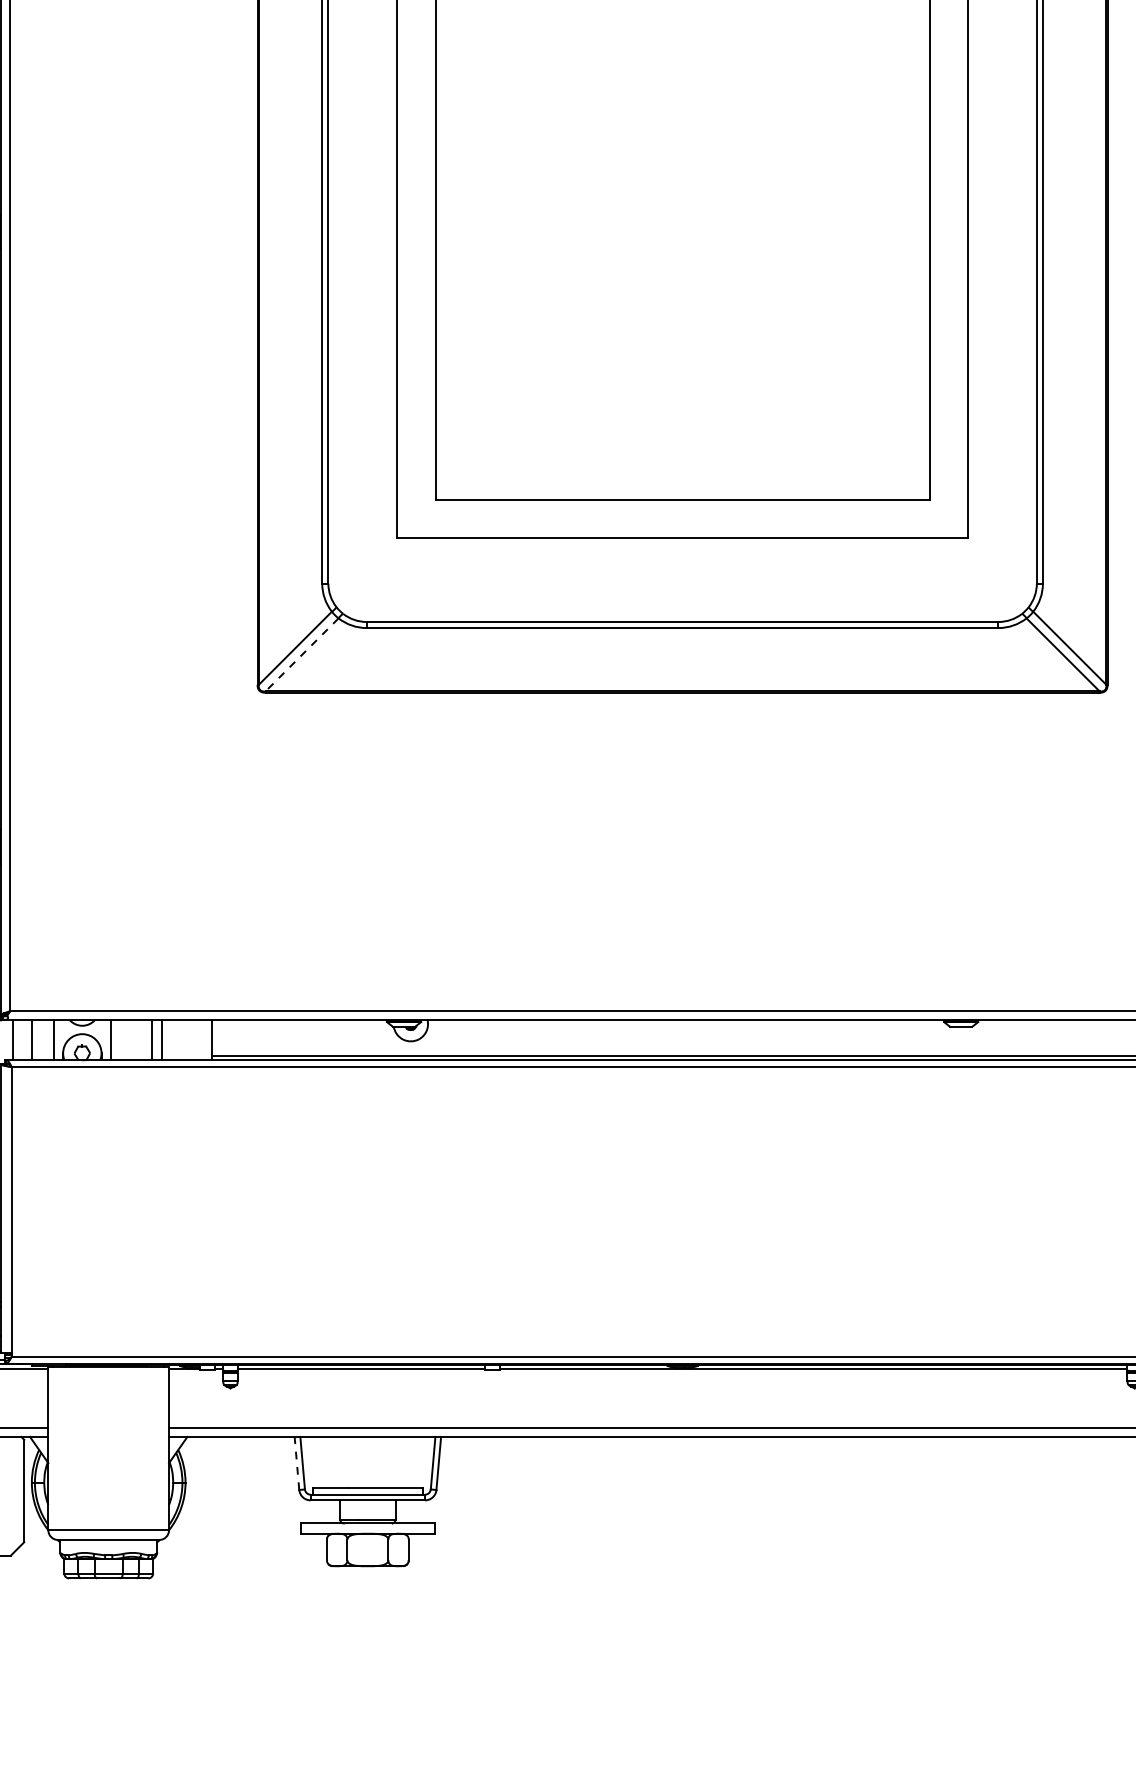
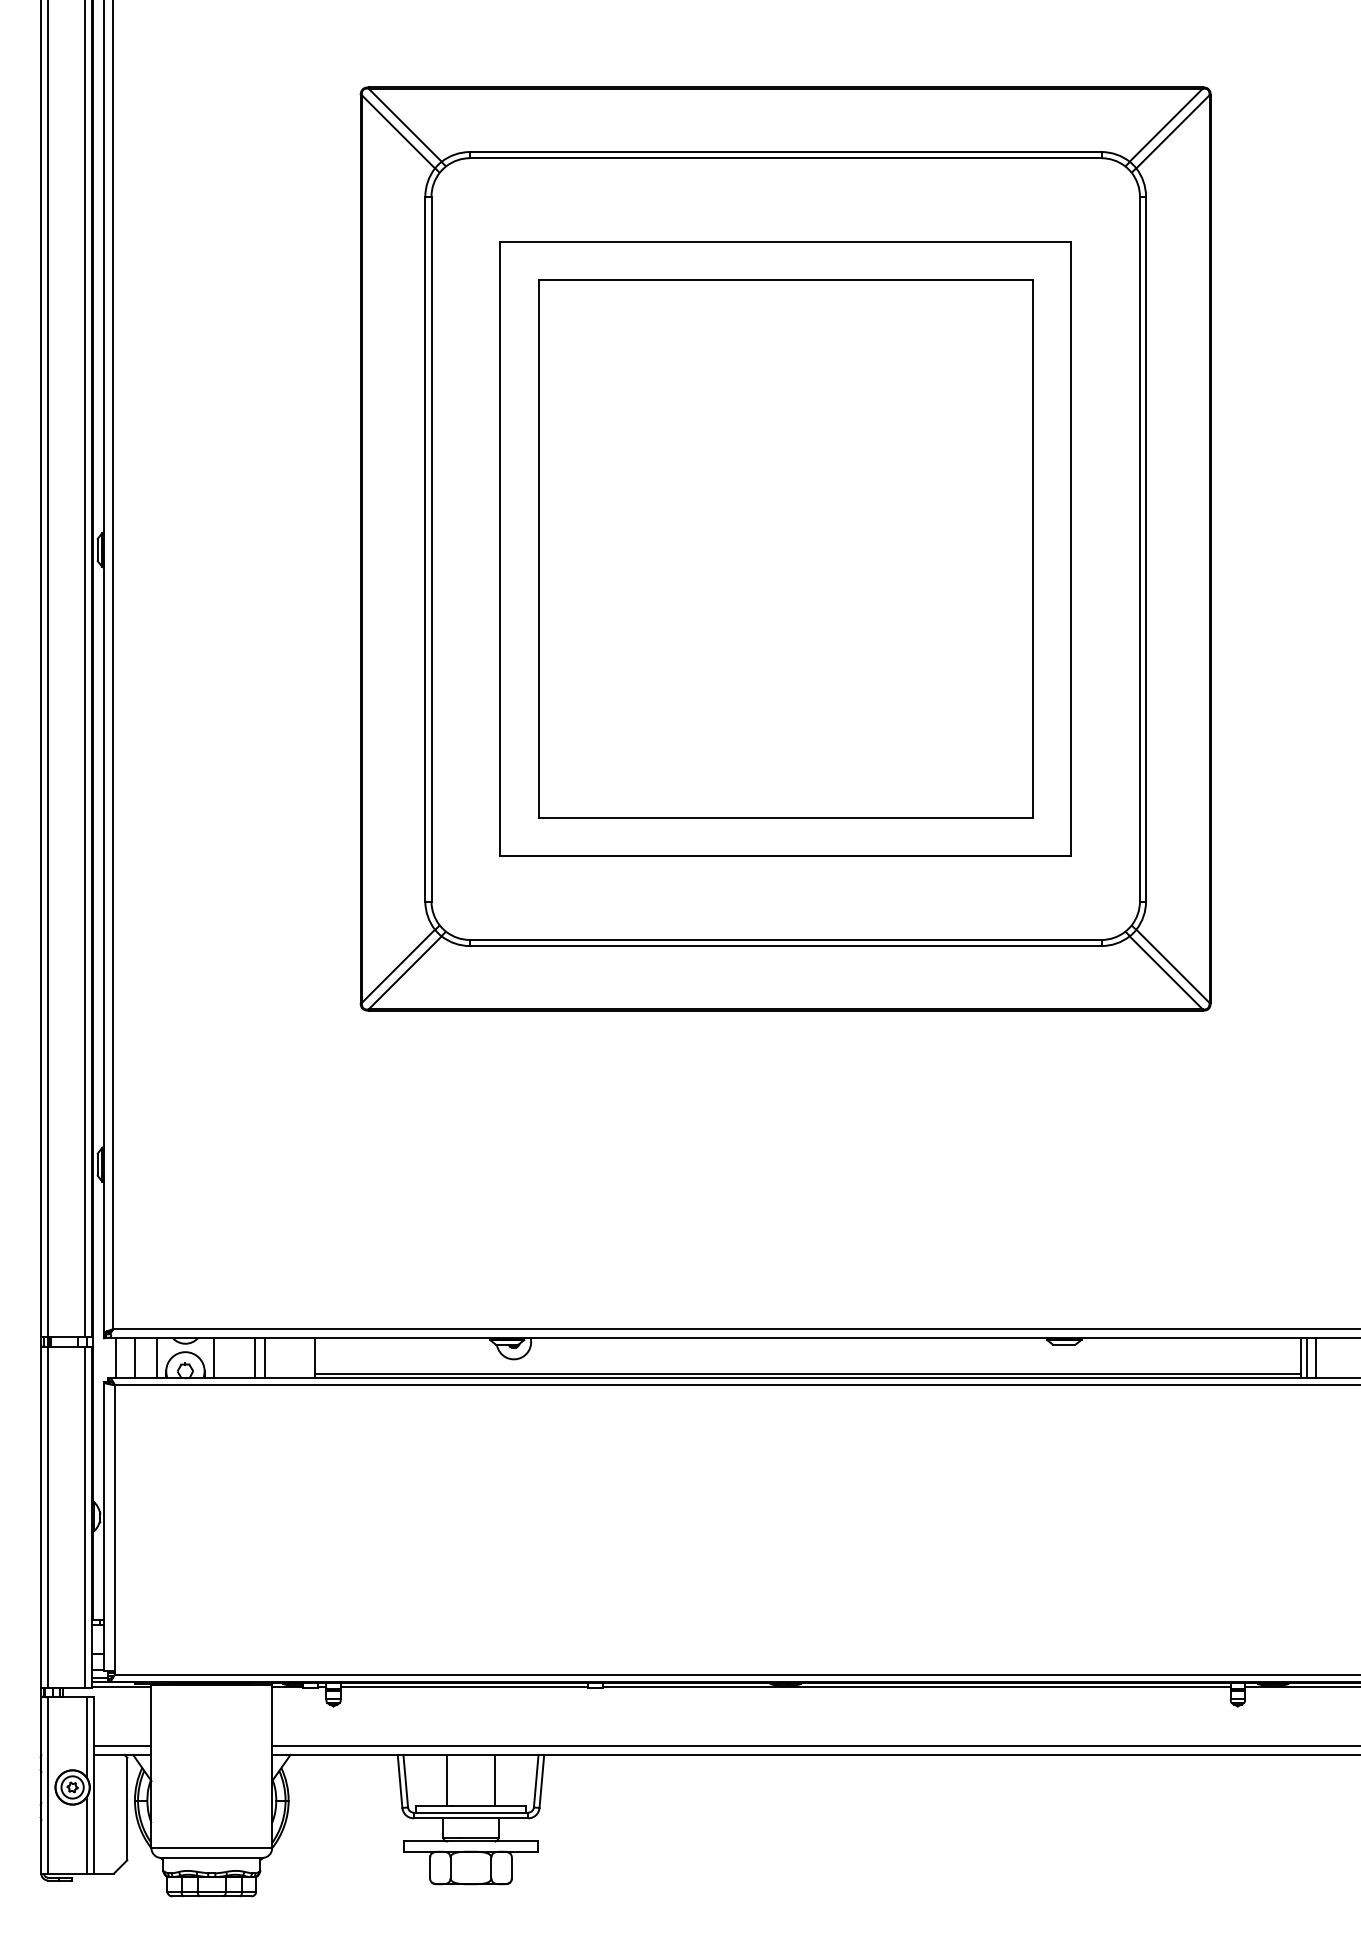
line: (302, 654) -> (405, 972), dashed -> solid
line: (343, 1461) -> (446, 1779), added
line: (391, 1461) -> (494, 1779), added
line: (297, 1463) -> (400, 1781), dashed -> solid

